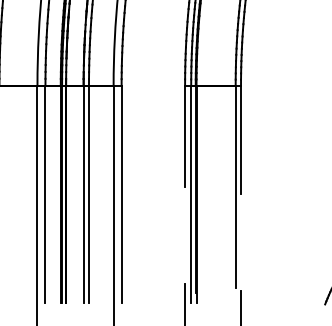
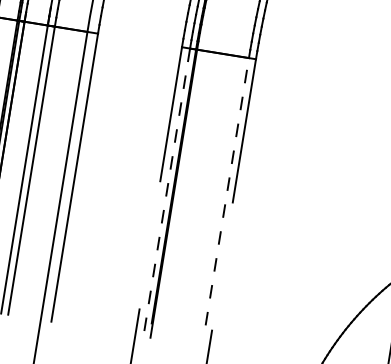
line: (235, 186) -> (227, 191), solid -> dashed
line: (191, 194) -> (167, 192), solid -> dashed

